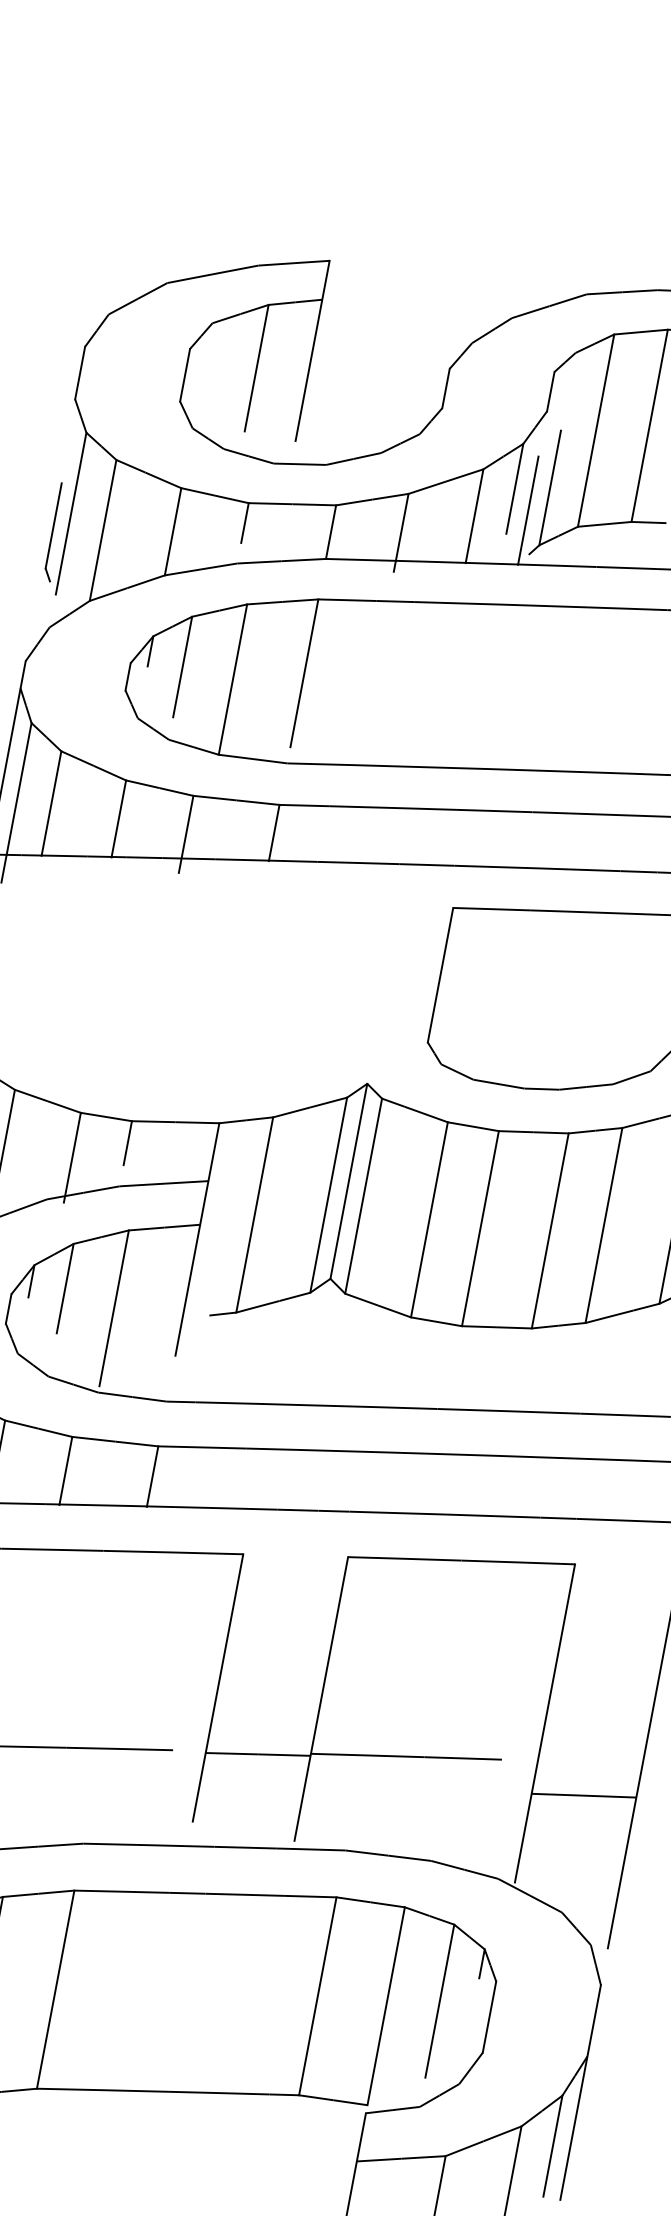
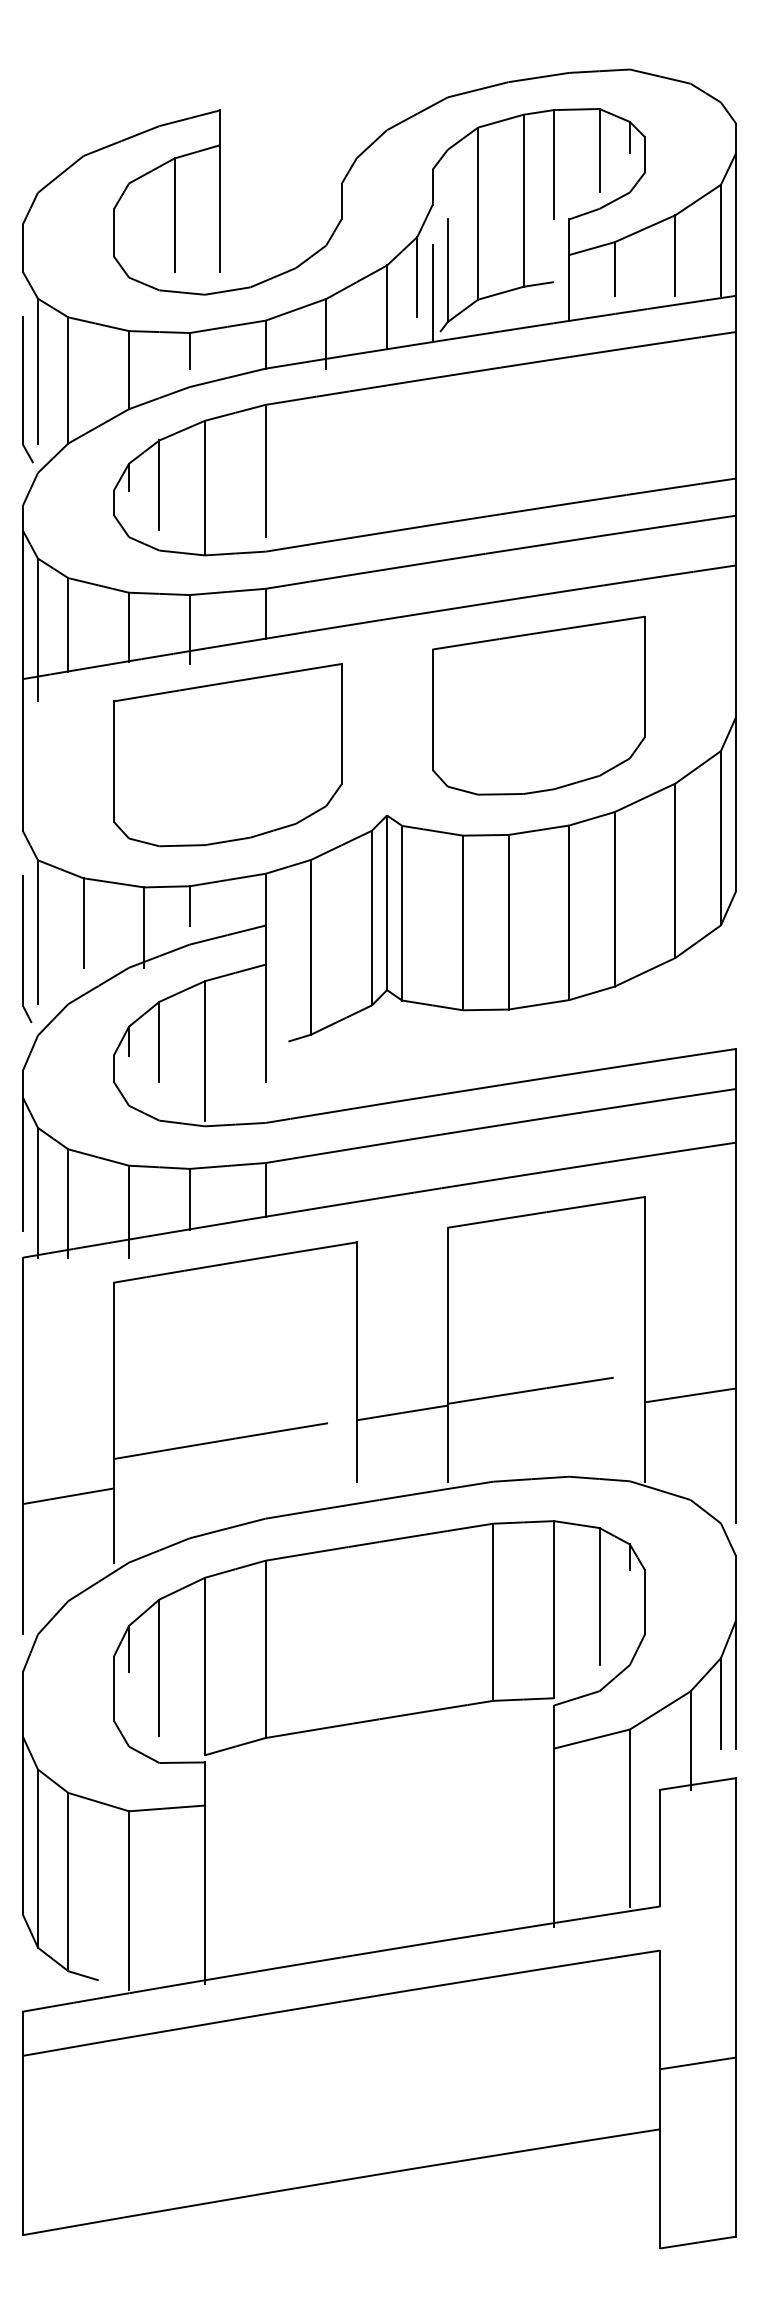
part: (55, 531) -> (27, 389), size x1.67
part: (201, 983) -> (227, 755), added

